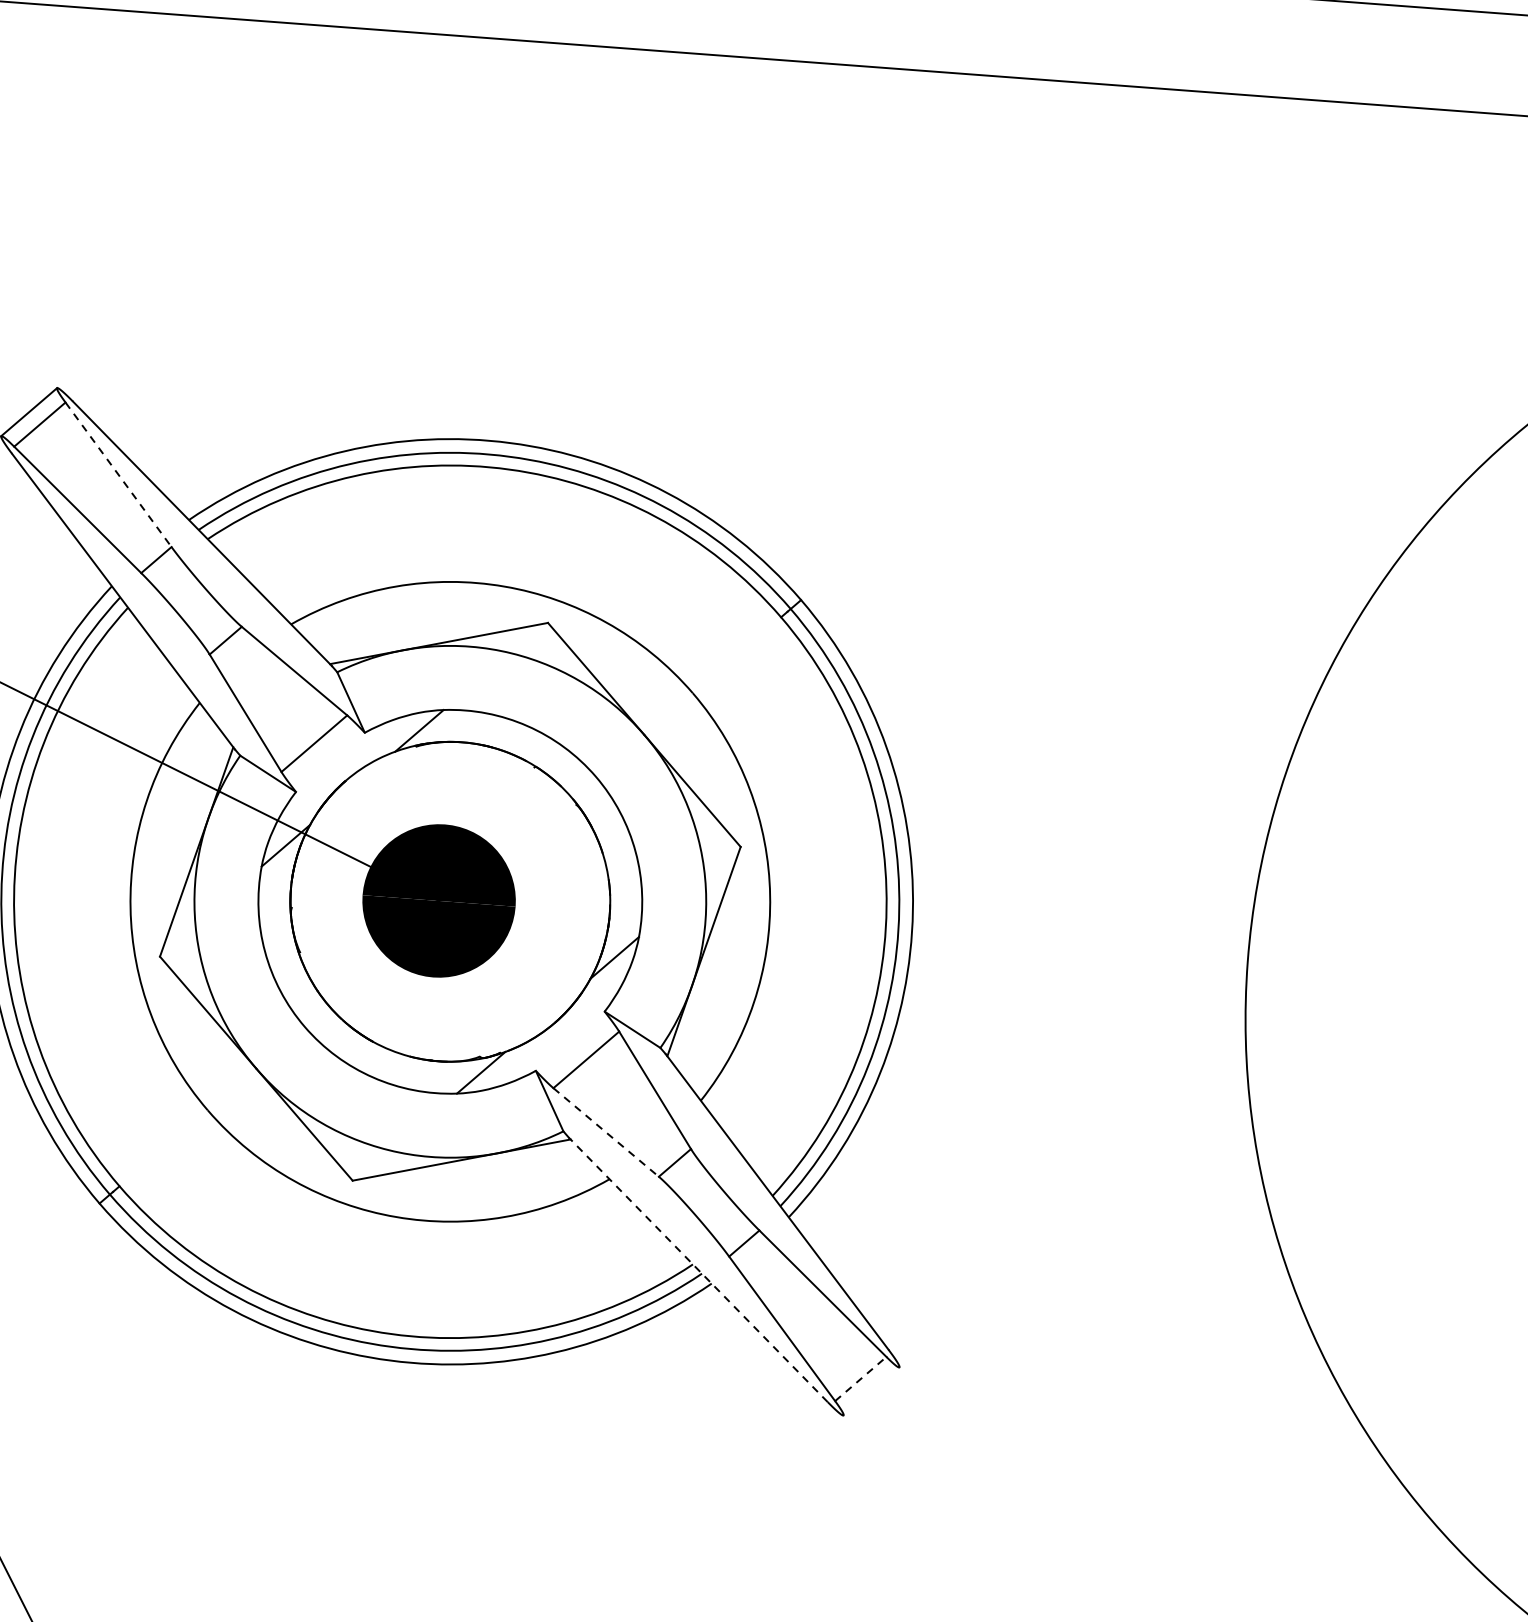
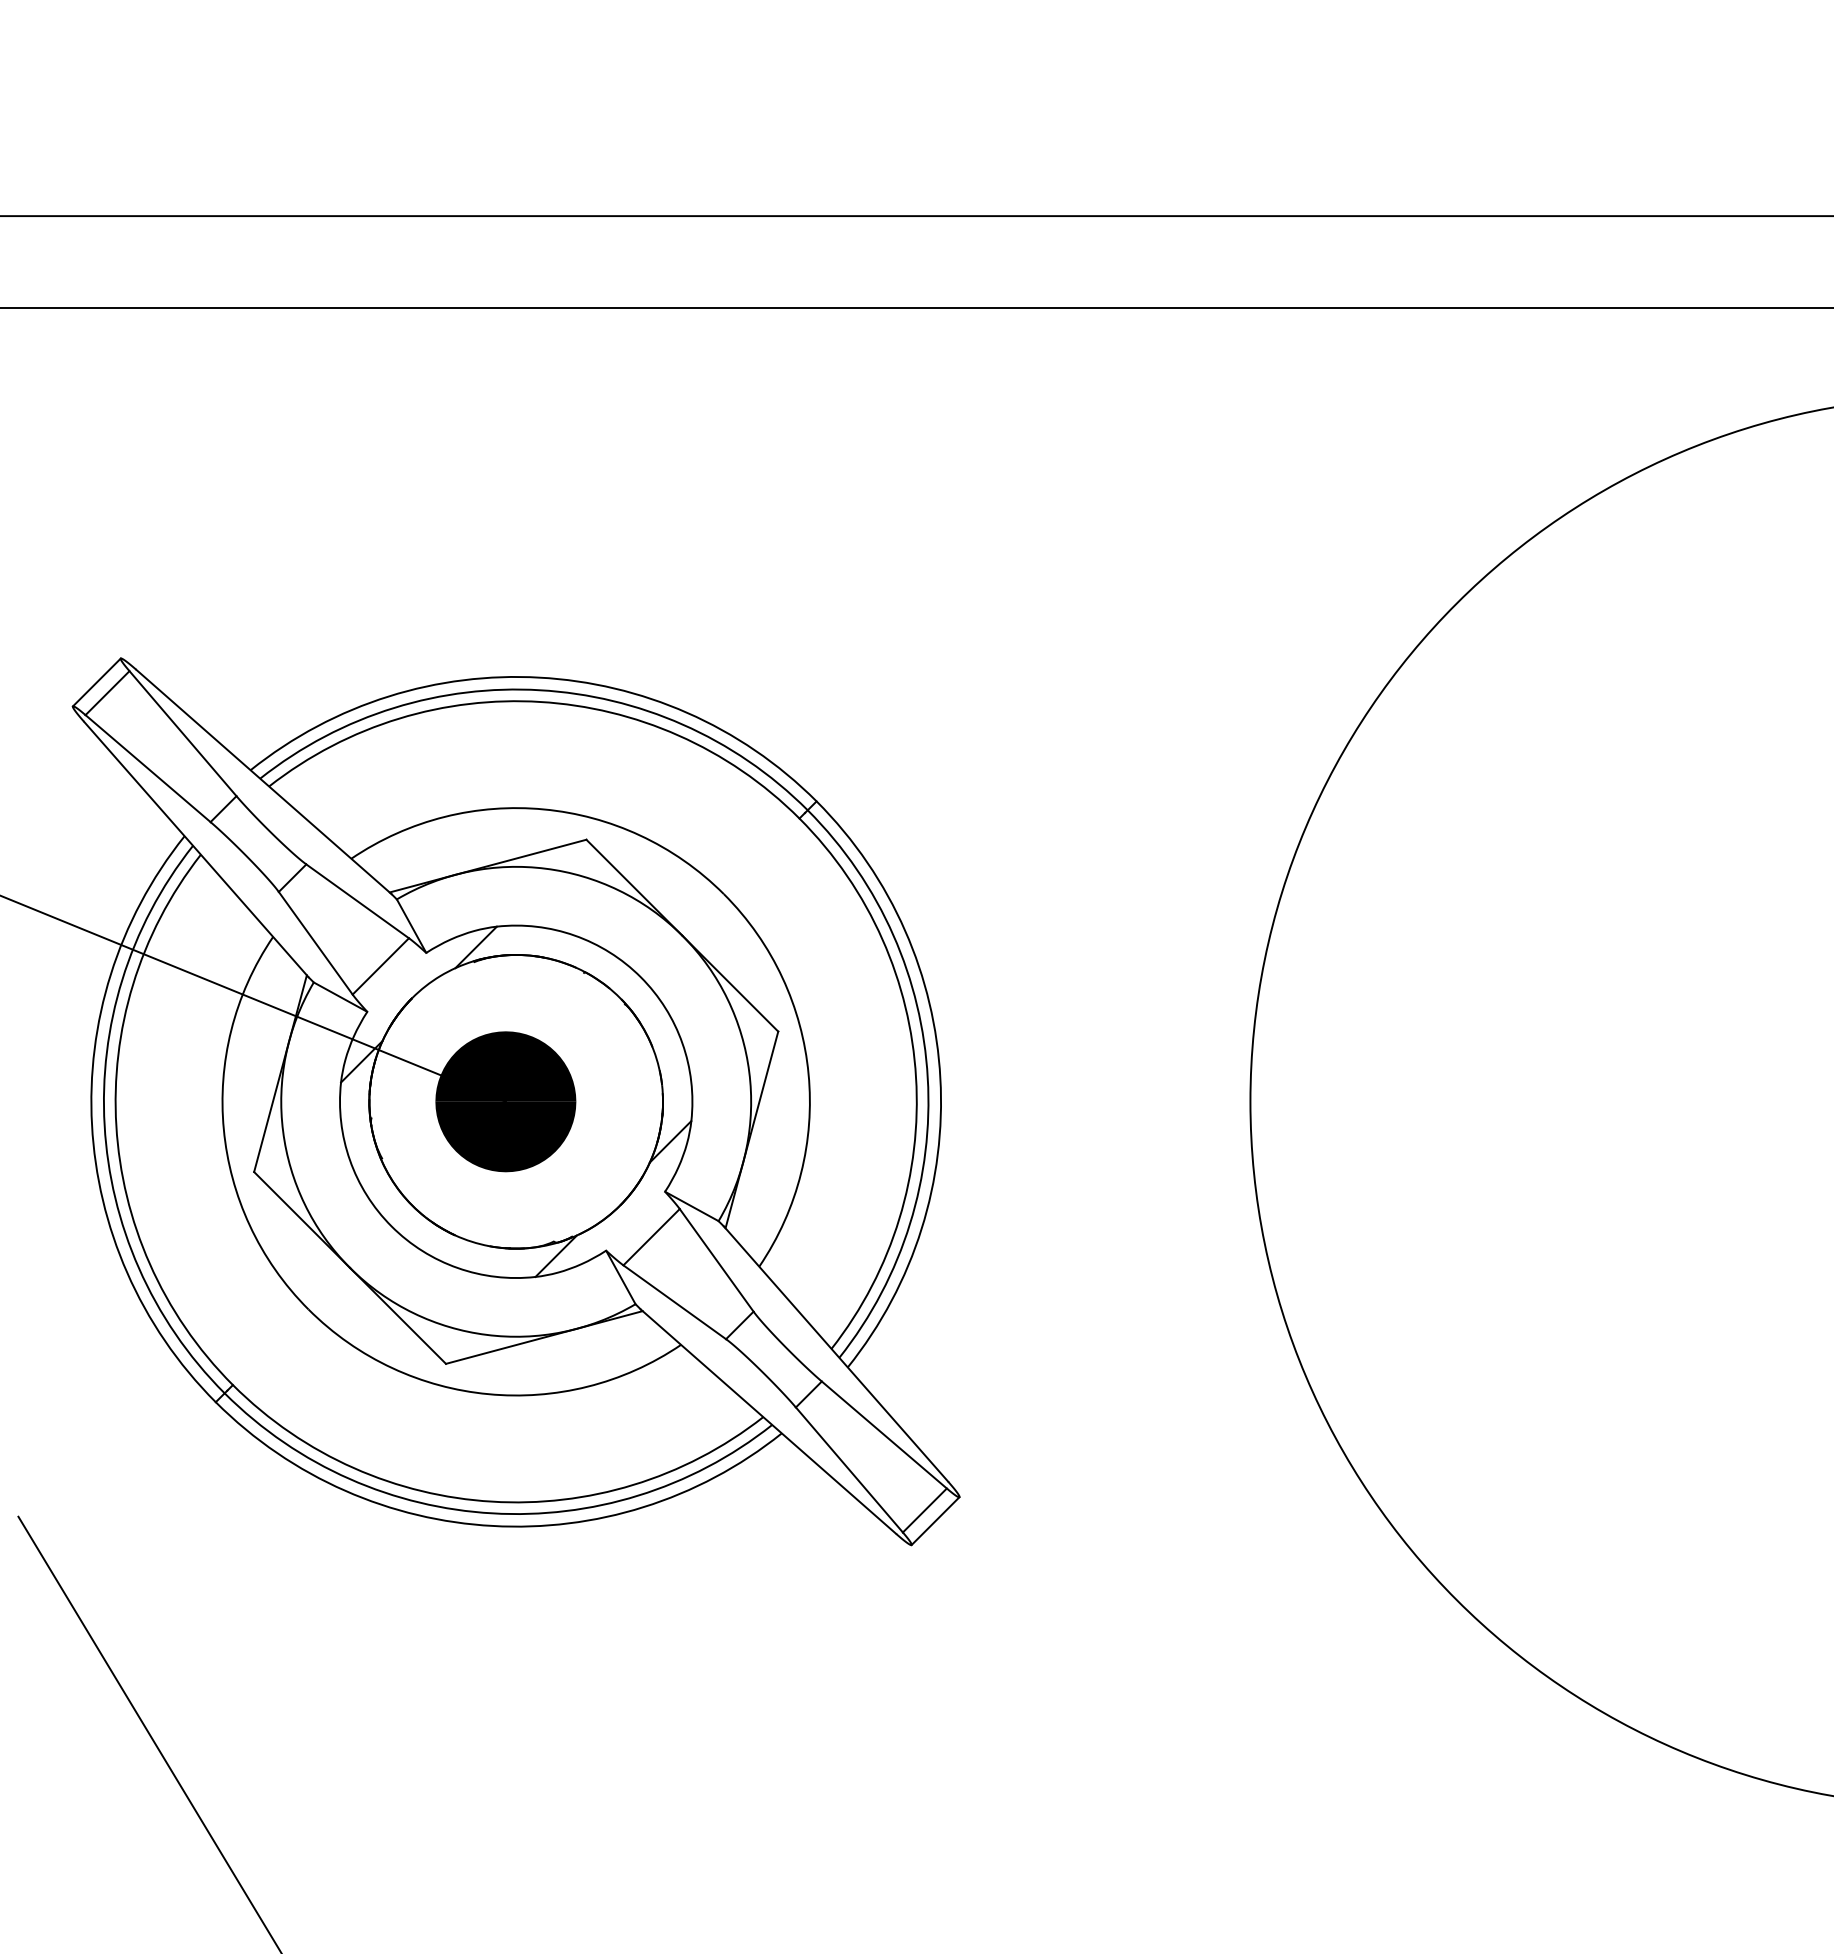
line: (119, 475) -> (183, 734), dashed -> solid
line: (606, 1132) -> (675, 1302), dashed -> solid
line: (698, 1269) -> (768, 1421), dashed -> solid
line: (861, 1379) -> (925, 1510), dashed -> solid
line: (871, 1391) -> (935, 1521), added

